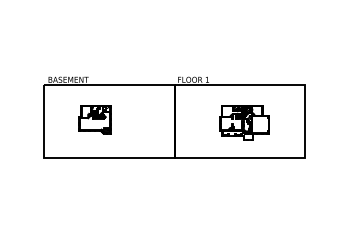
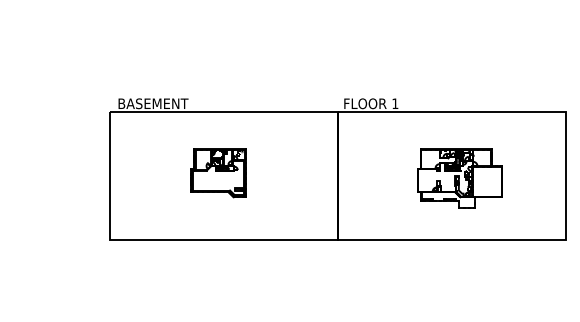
part: (94, 119) -> (217, 172), moved

